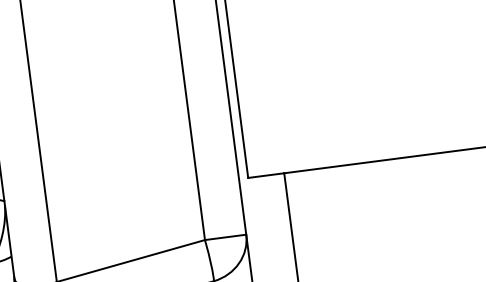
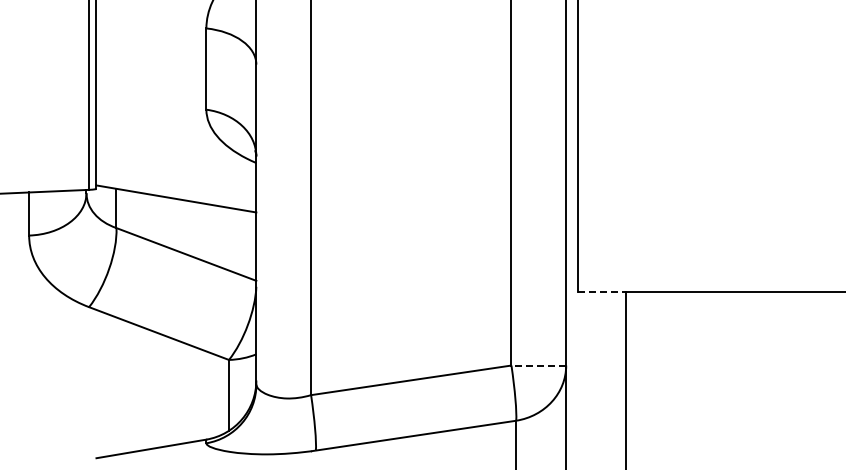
line: (266, 175) -> (602, 291), solid -> dashed
line: (225, 237) -> (538, 365), solid -> dashed

